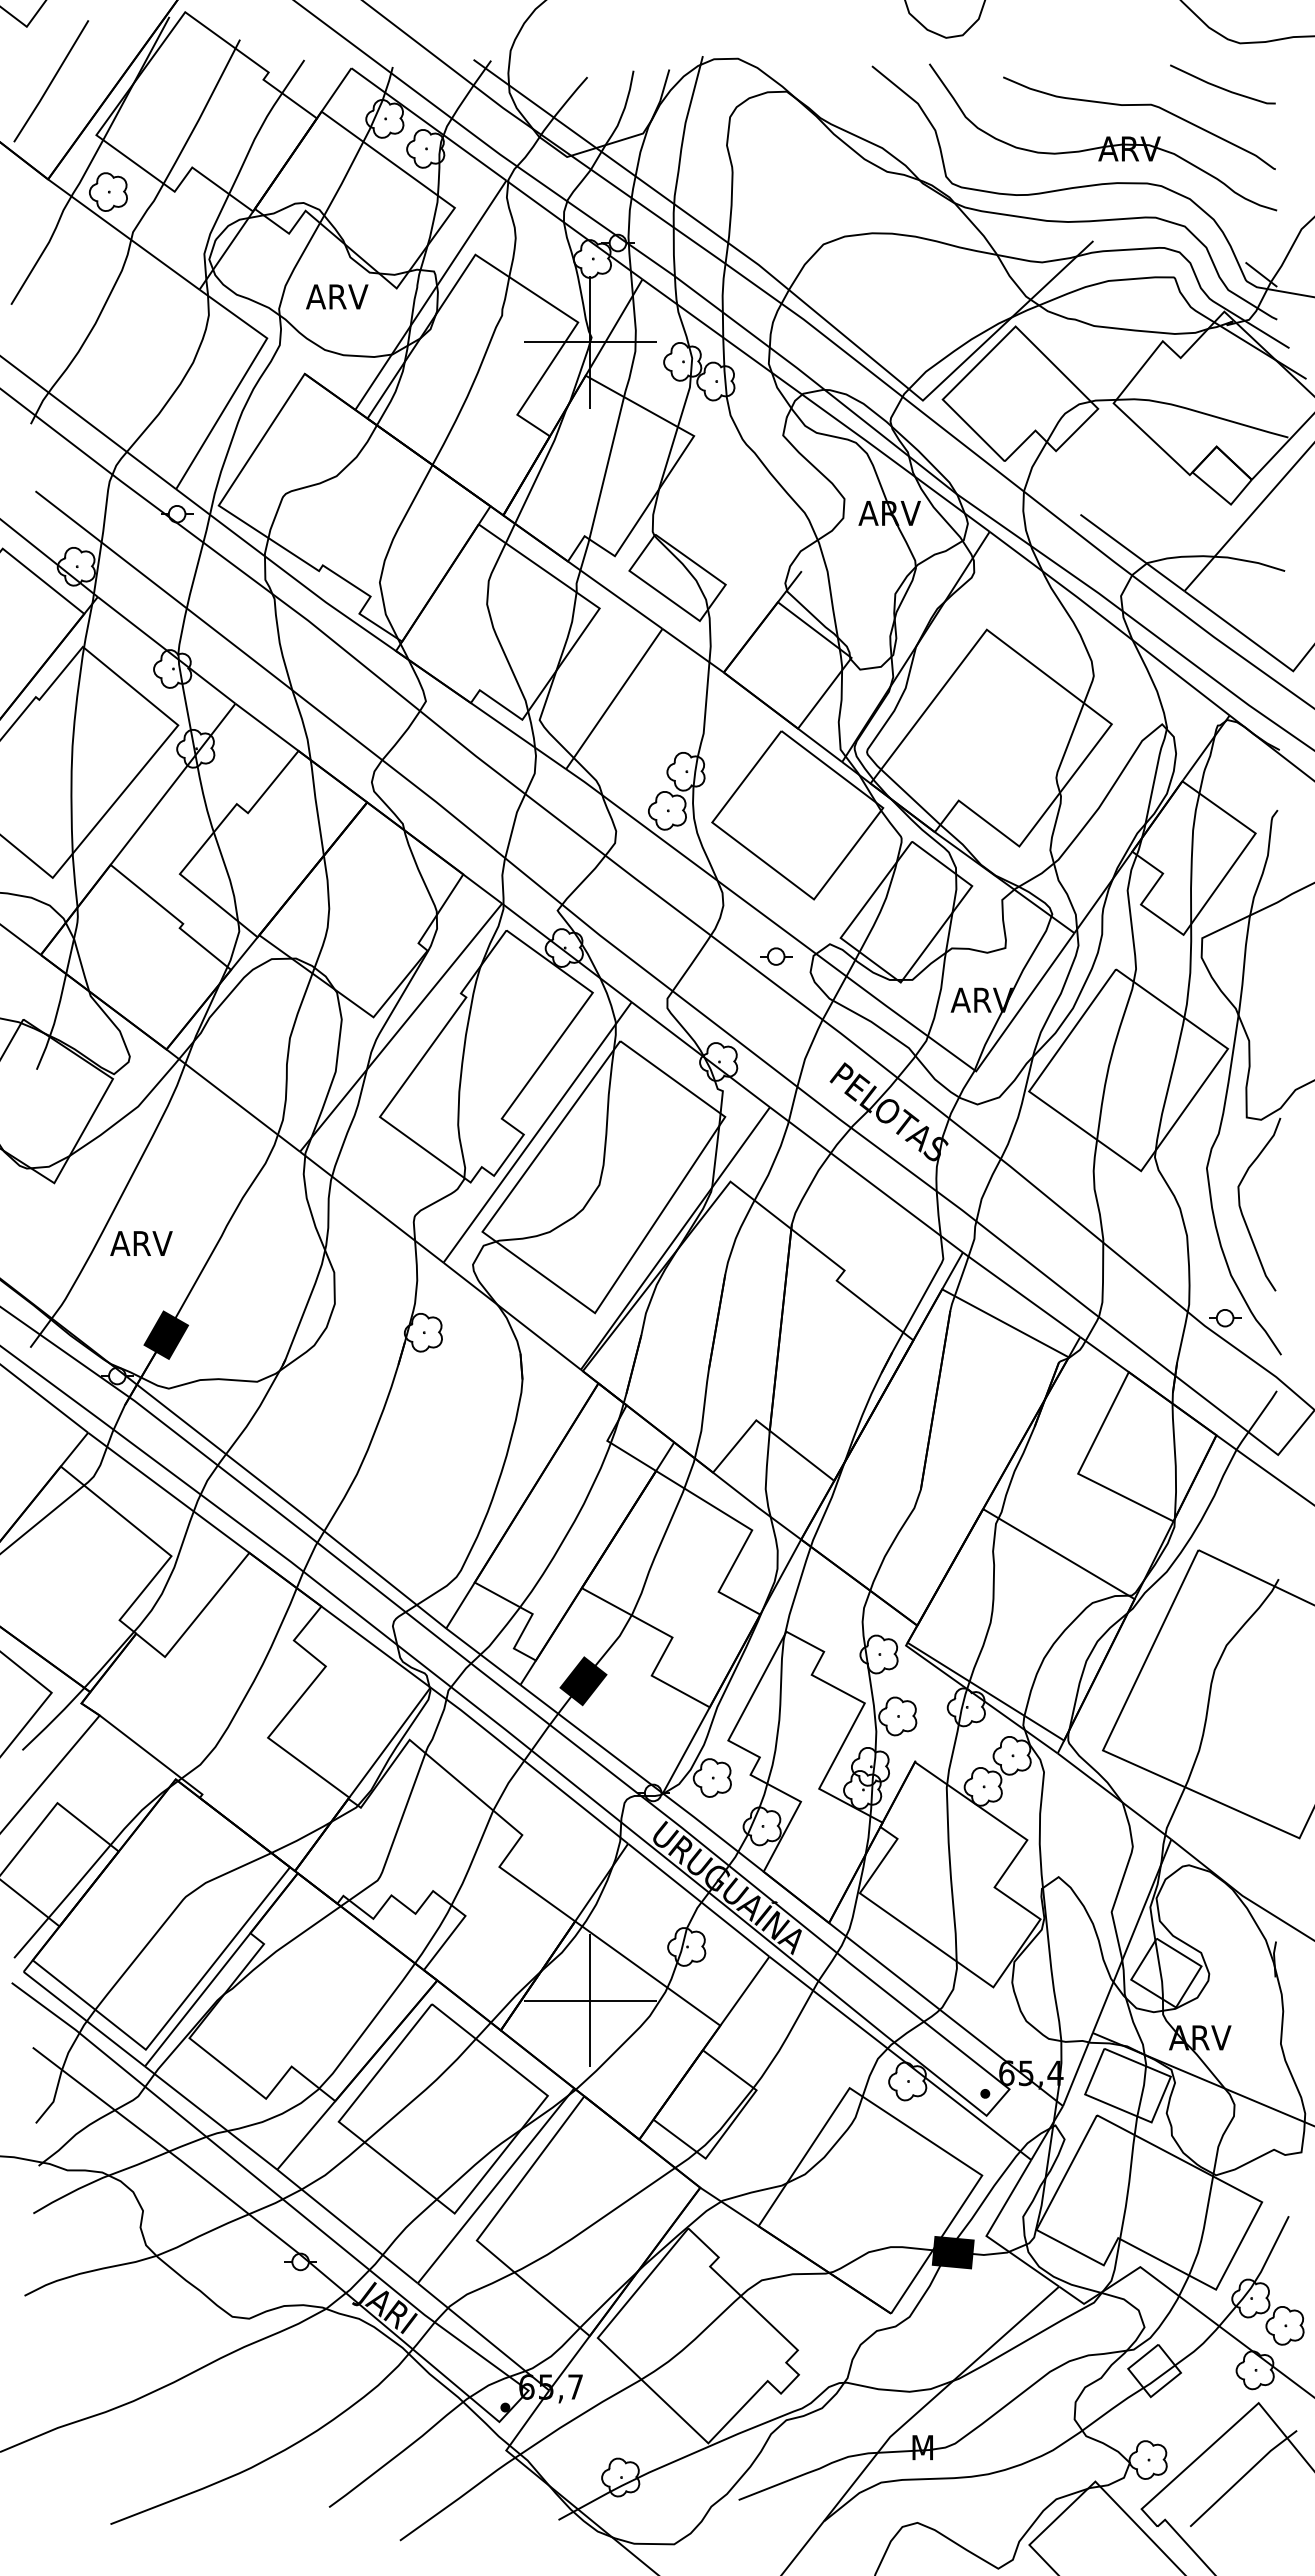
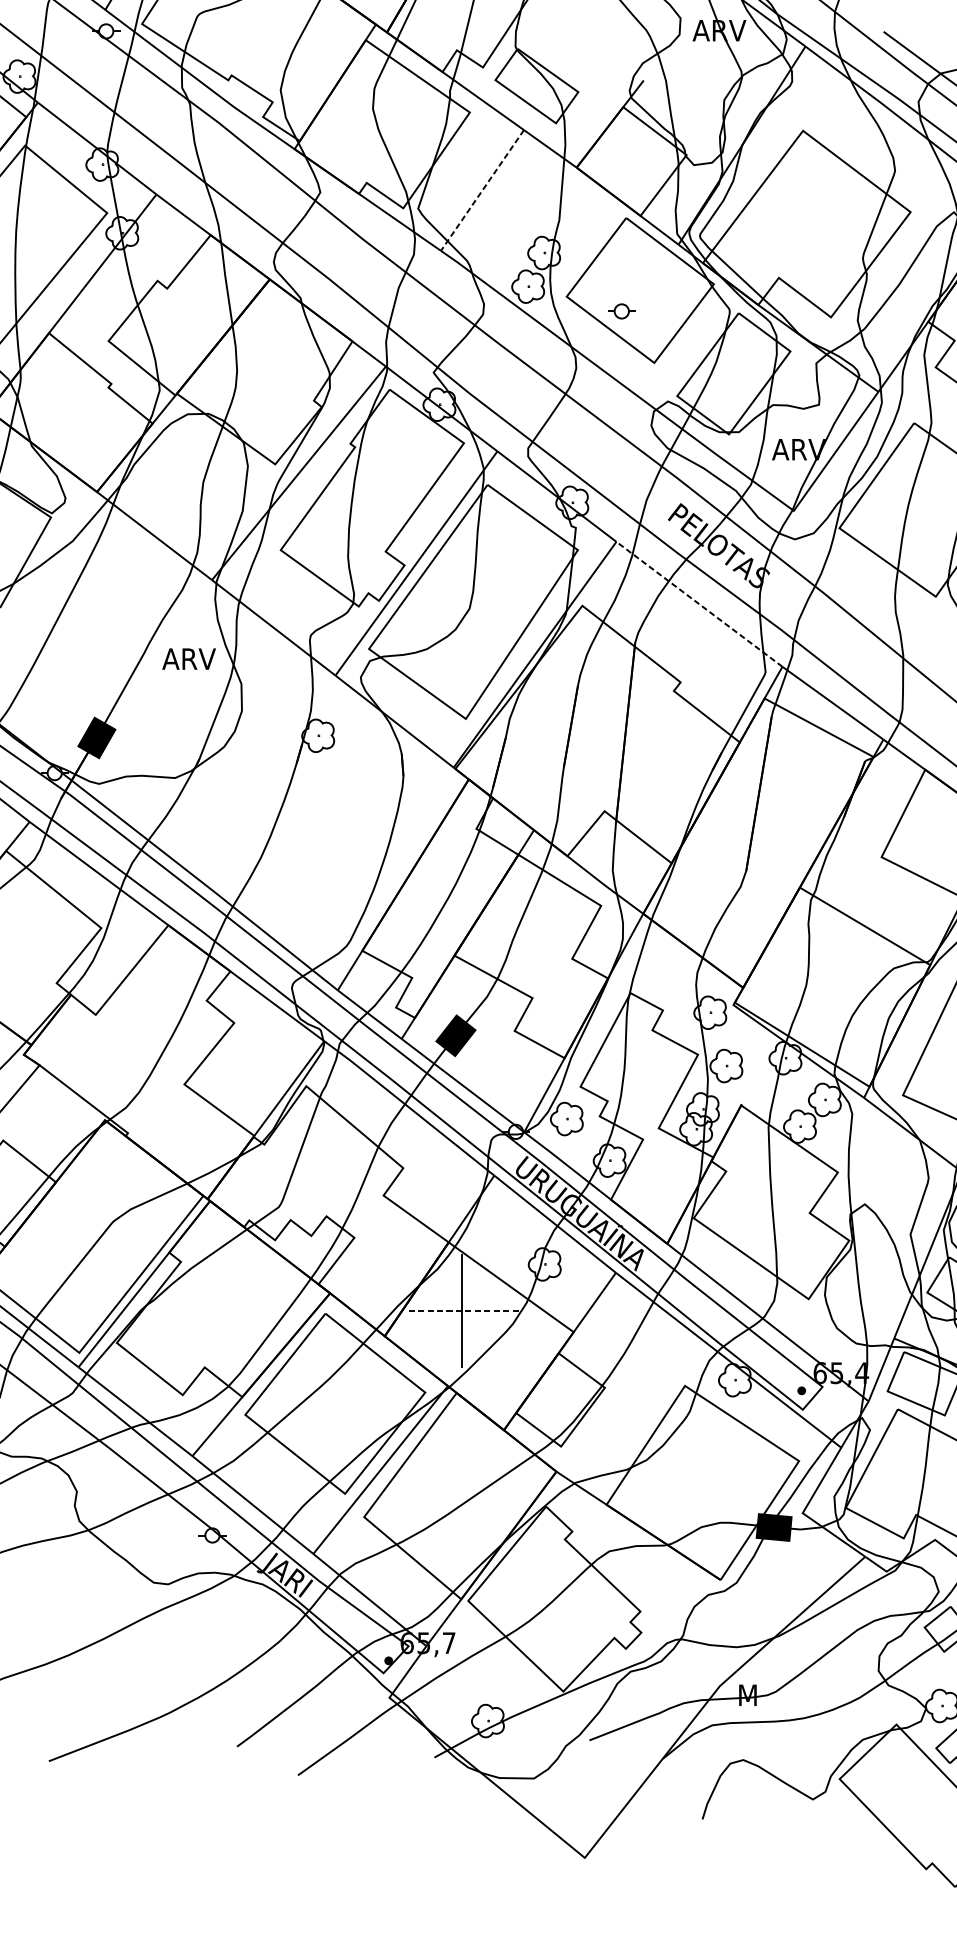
line: (614, 699) -> (482, 190), solid -> dashed
part: (776, 956) -> (622, 311), moved
line: (866, 1179) -> (699, 603), solid -> dashed
text: (141, 1243) -> (189, 659), moved
line: (589, 2000) -> (461, 1310), solid -> dashed

